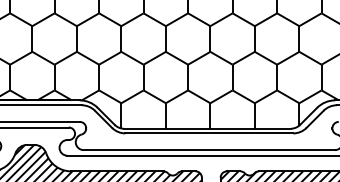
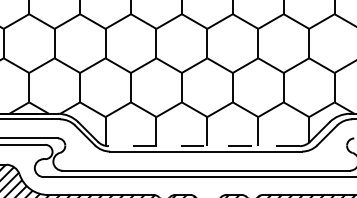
line: (207, 128) -> (204, 145), solid -> dashed

